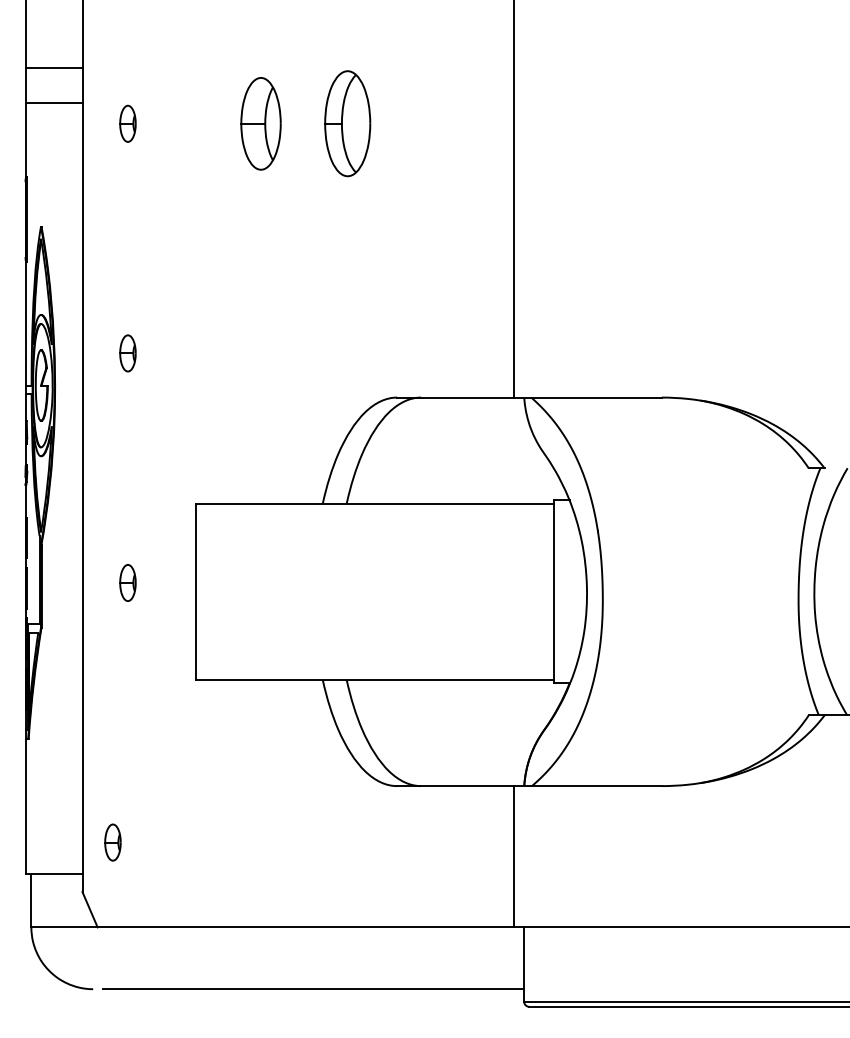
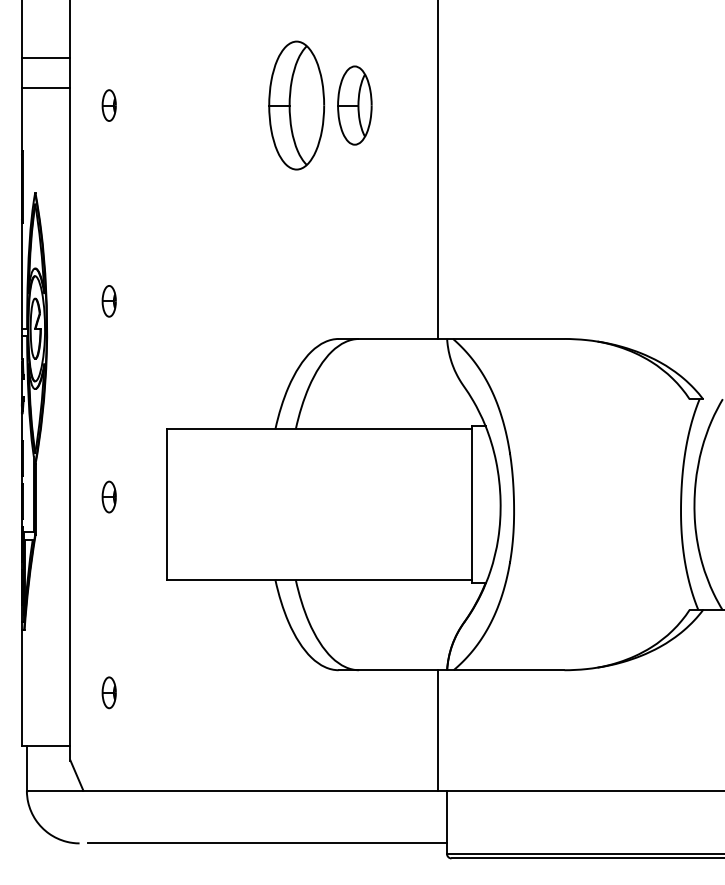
part: (260, 123) -> (354, 105), moved
part: (347, 123) -> (296, 105), size x1.43
part: (112, 842) -> (108, 692), moved

